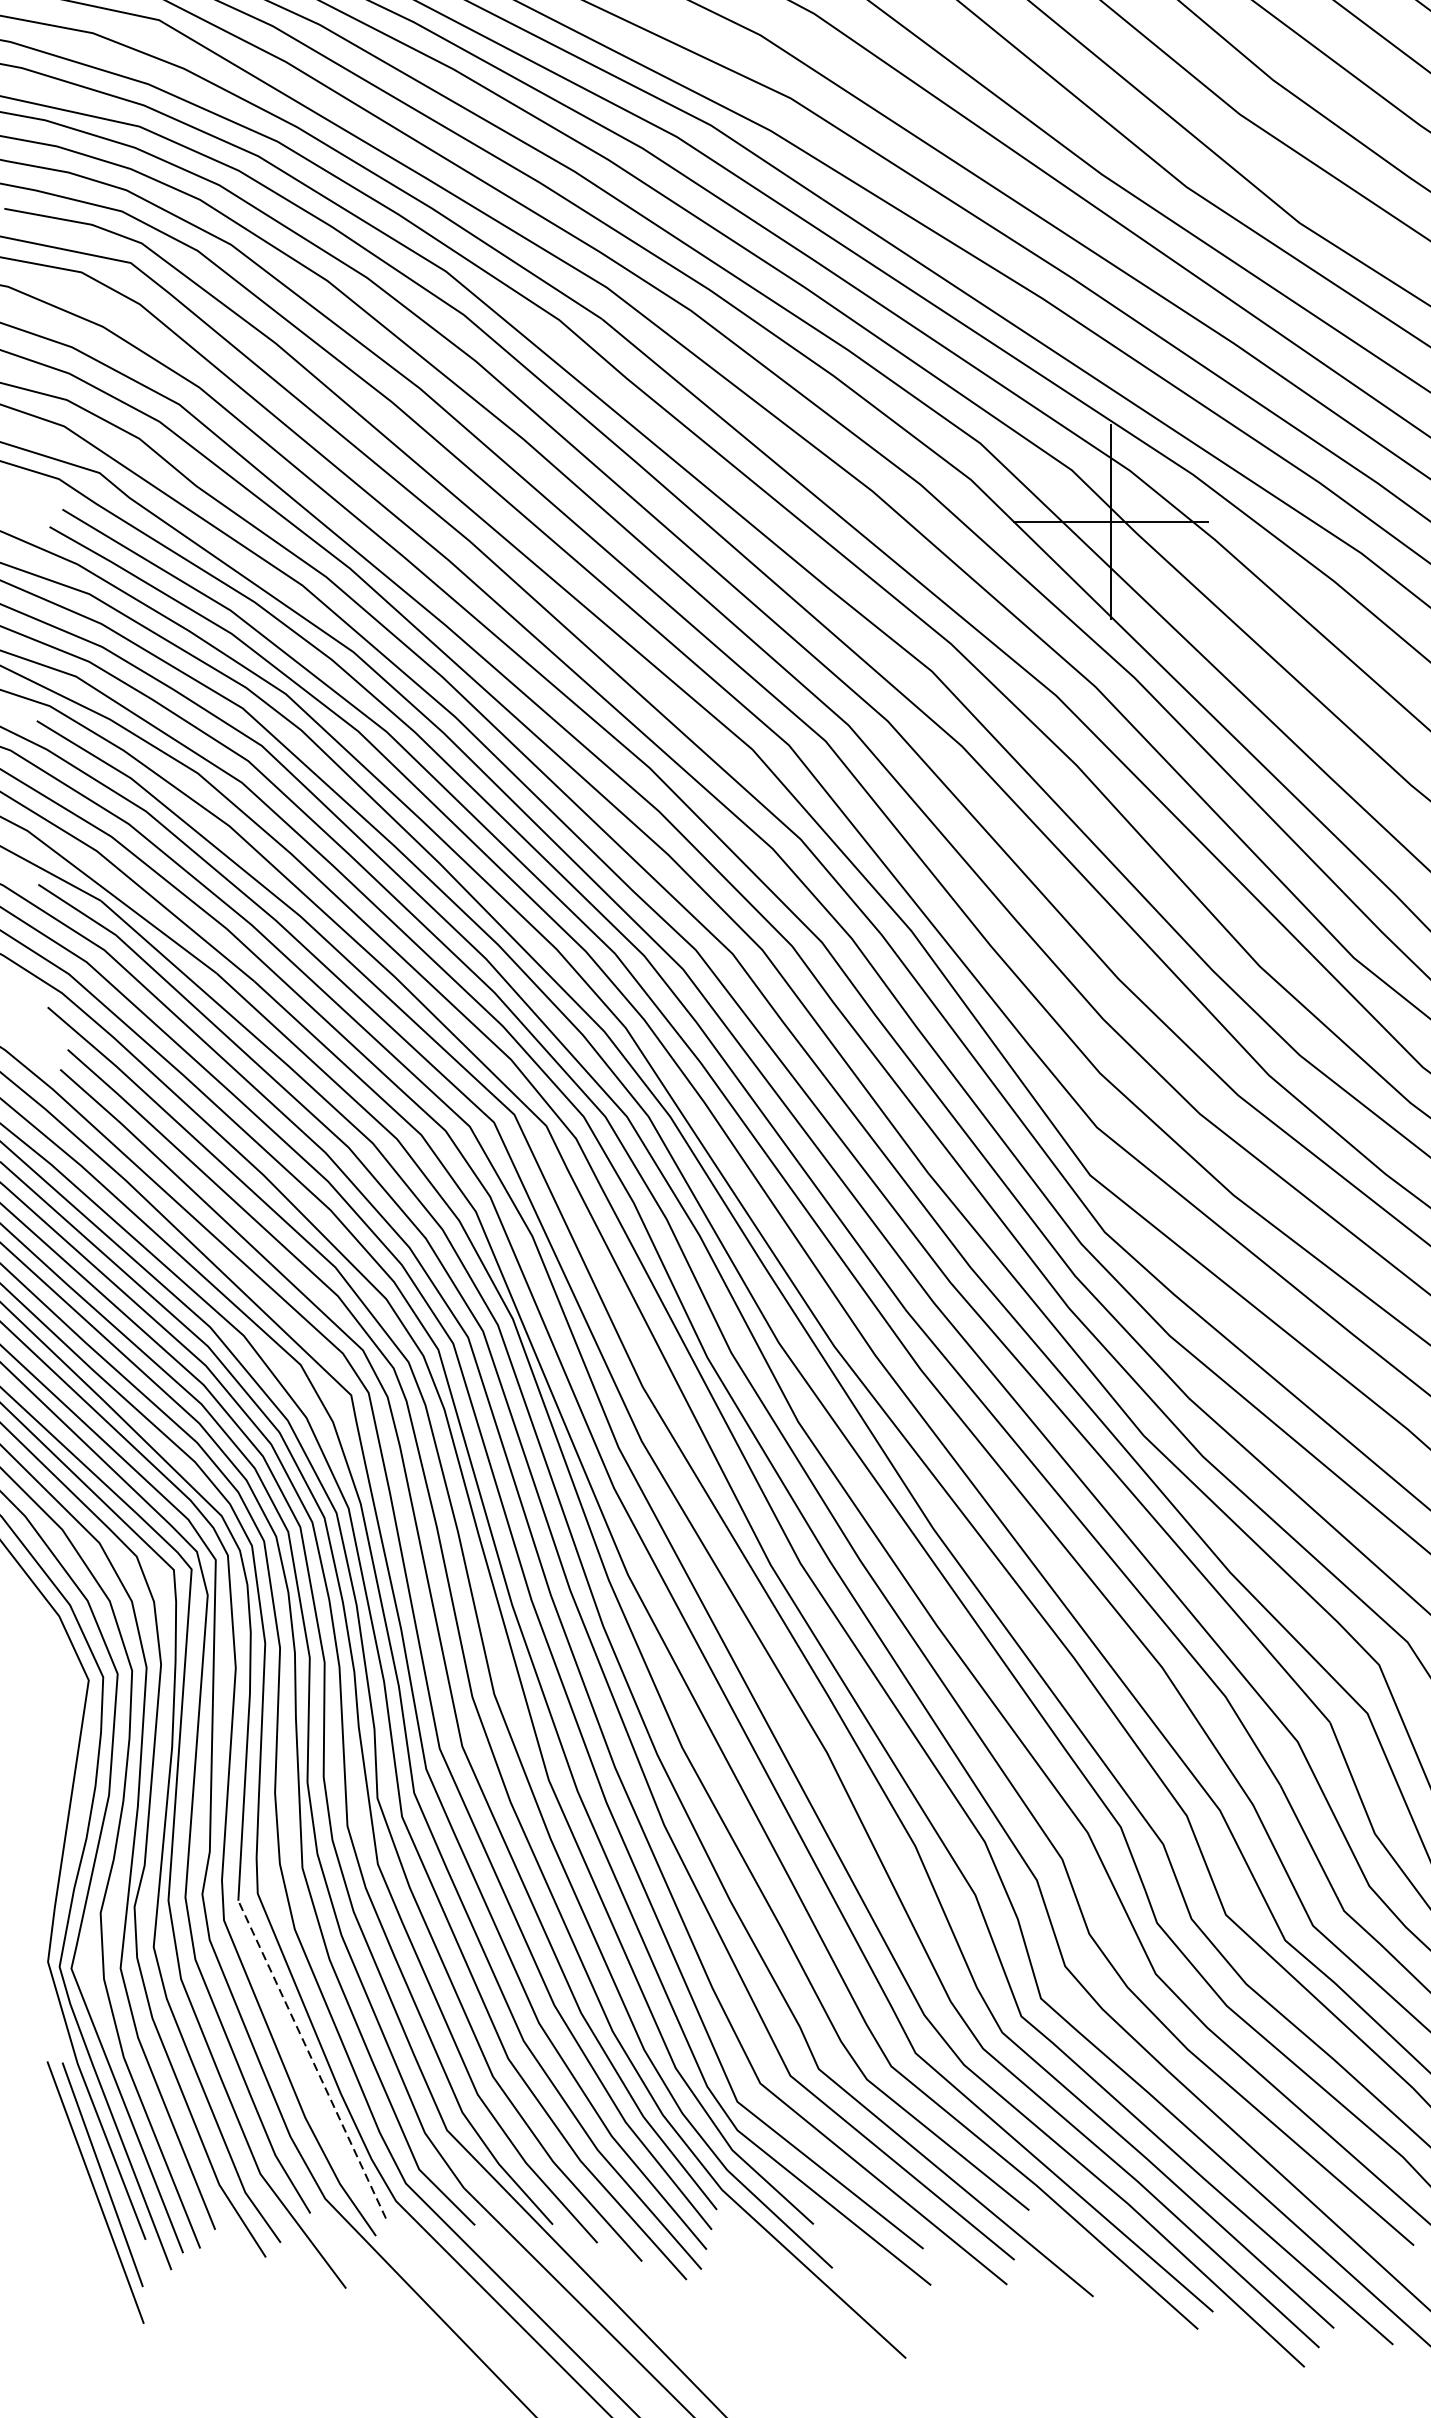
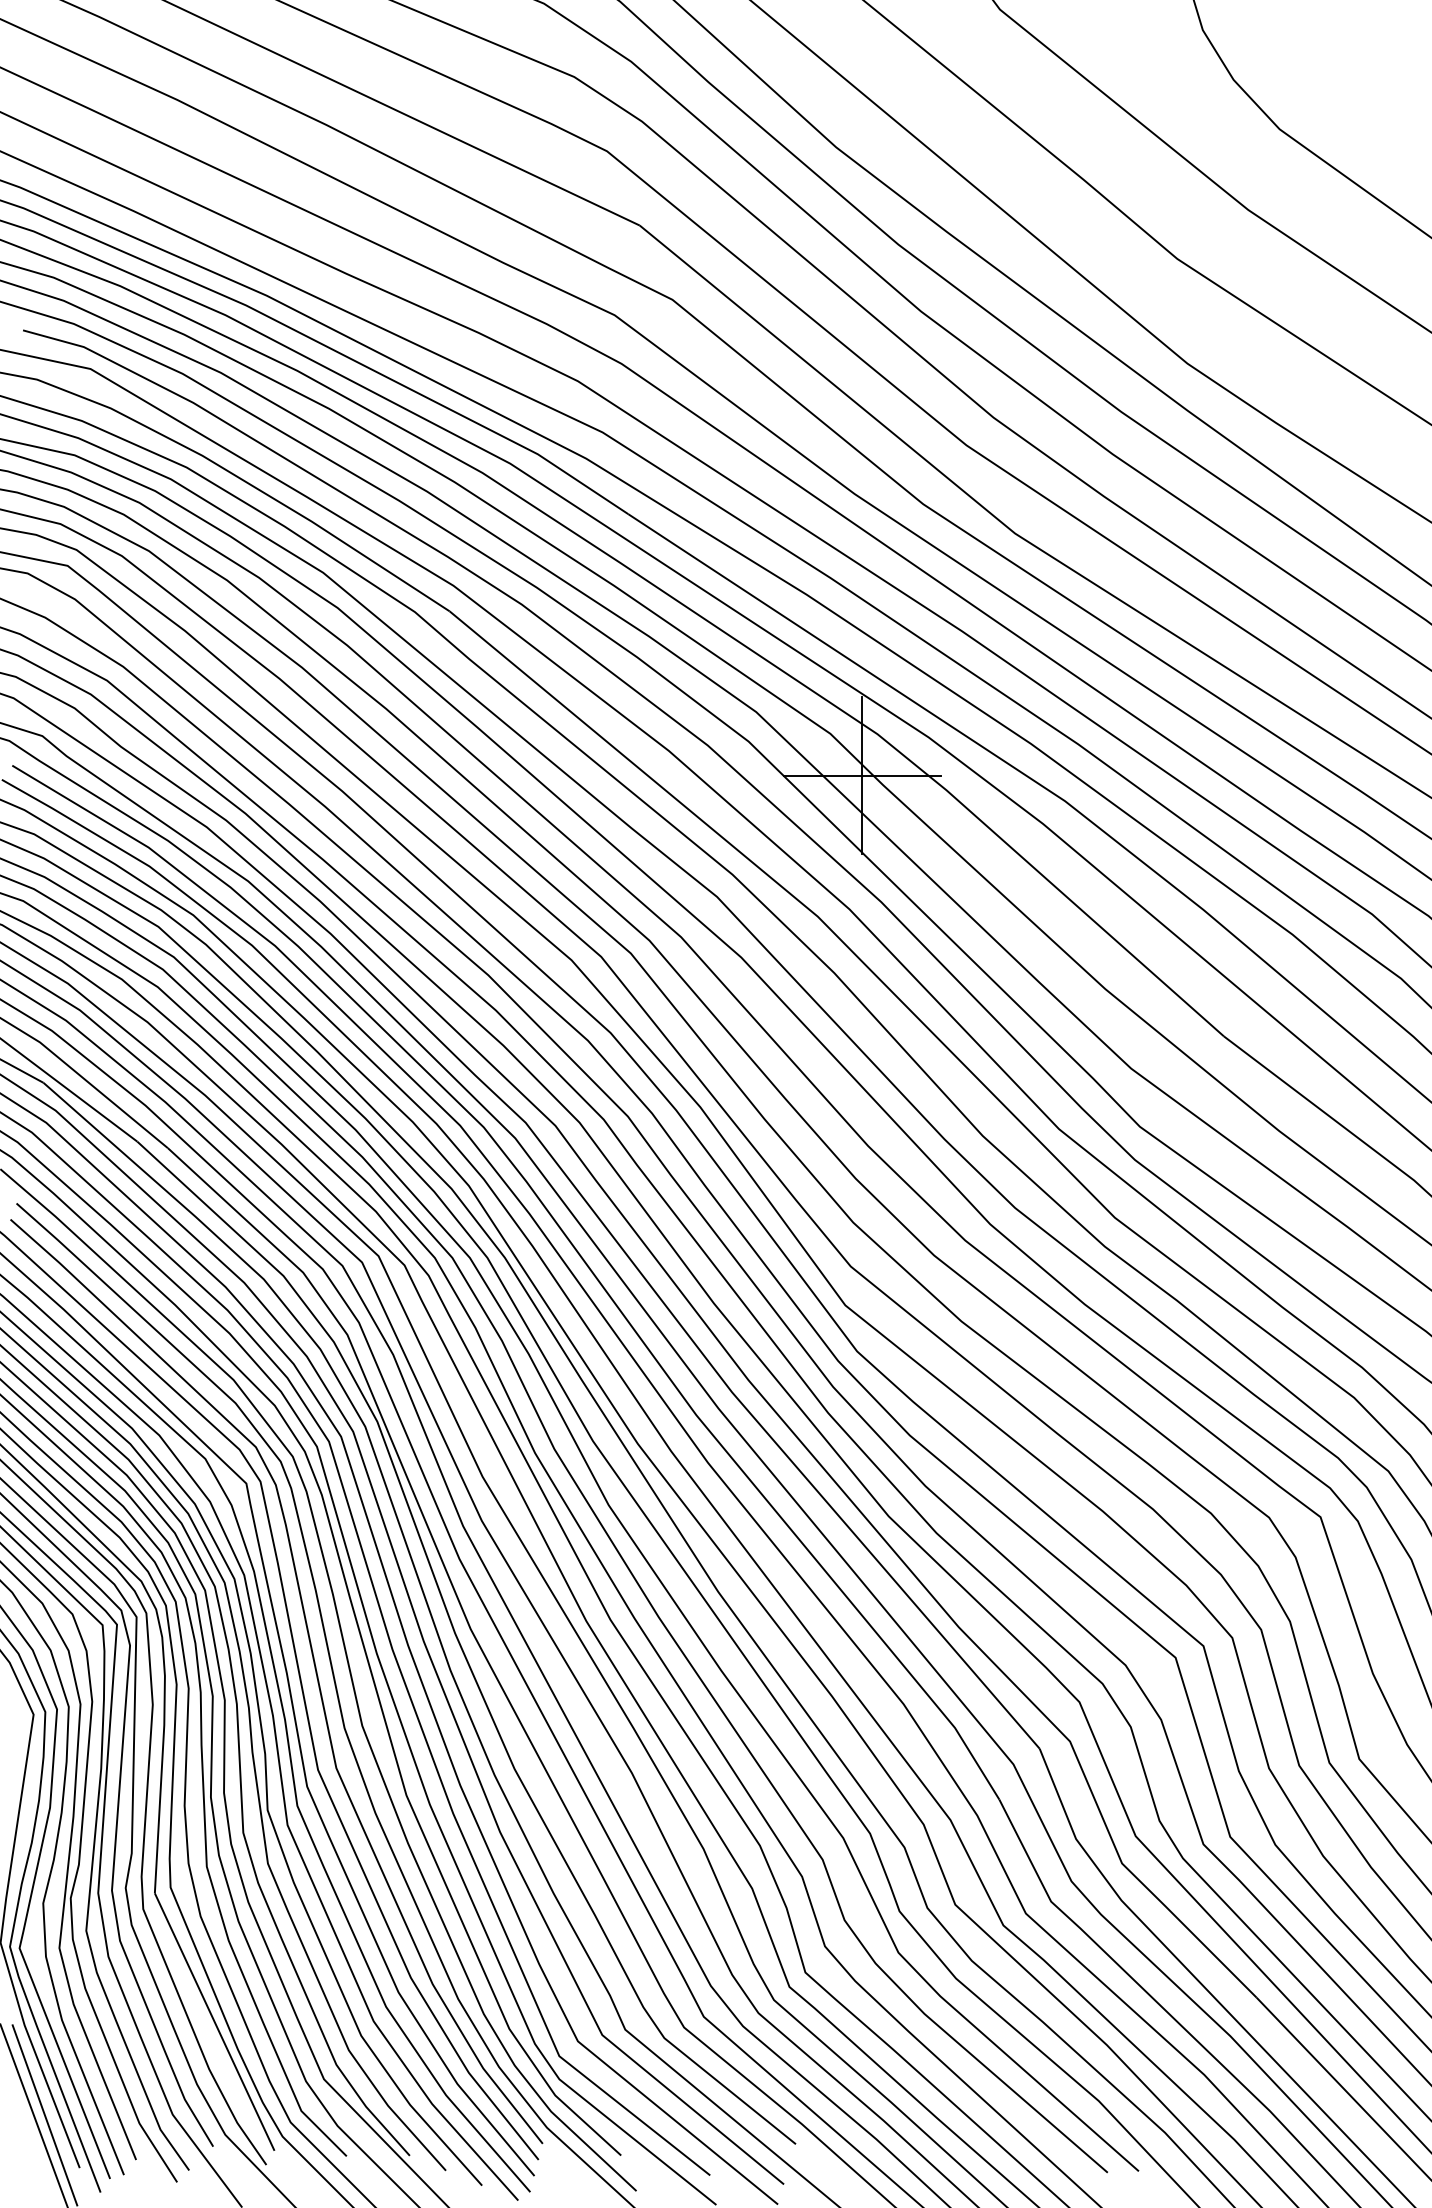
line: (311, 2060) -> (214, 2022), dashed -> solid

